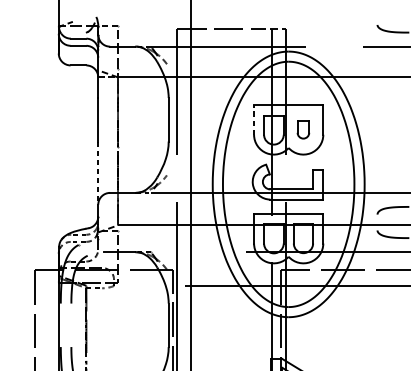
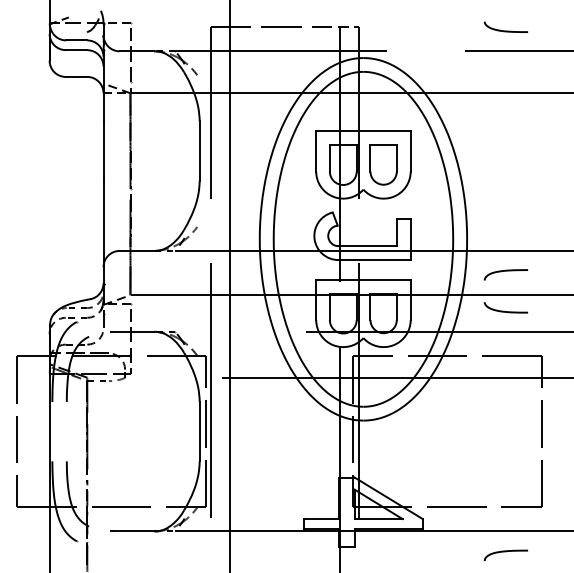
line: (254, 120) -> (316, 151), dashed -> solid
part: (303, 129) -> (383, 164), size x1.67
line: (98, 173) -> (103, 224), dashed -> solid

